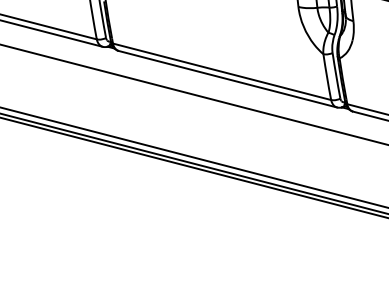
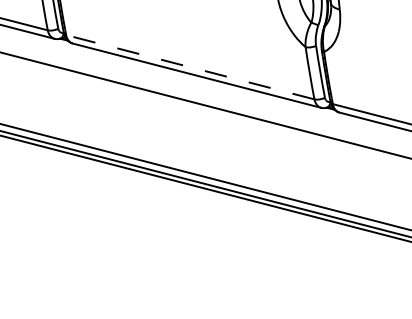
line: (222, 71) -> (190, 66), solid -> dashed

